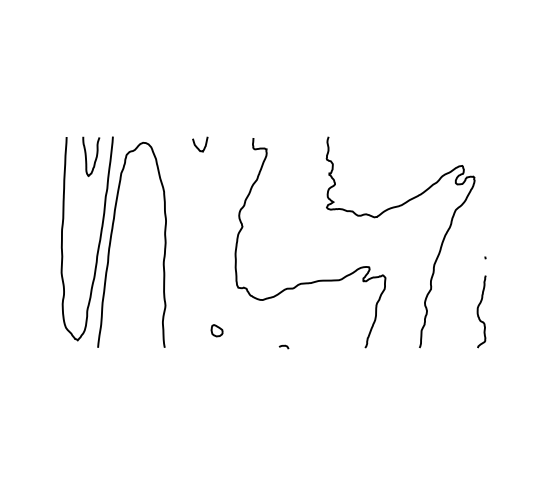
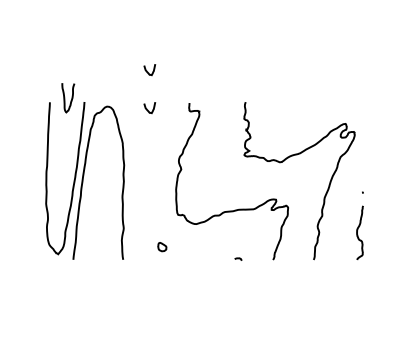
curve: (197, 94) -> (147, 70), added
curve: (94, 160) -> (70, 100), moved
curve: (284, 346) -> (238, 258), moved

